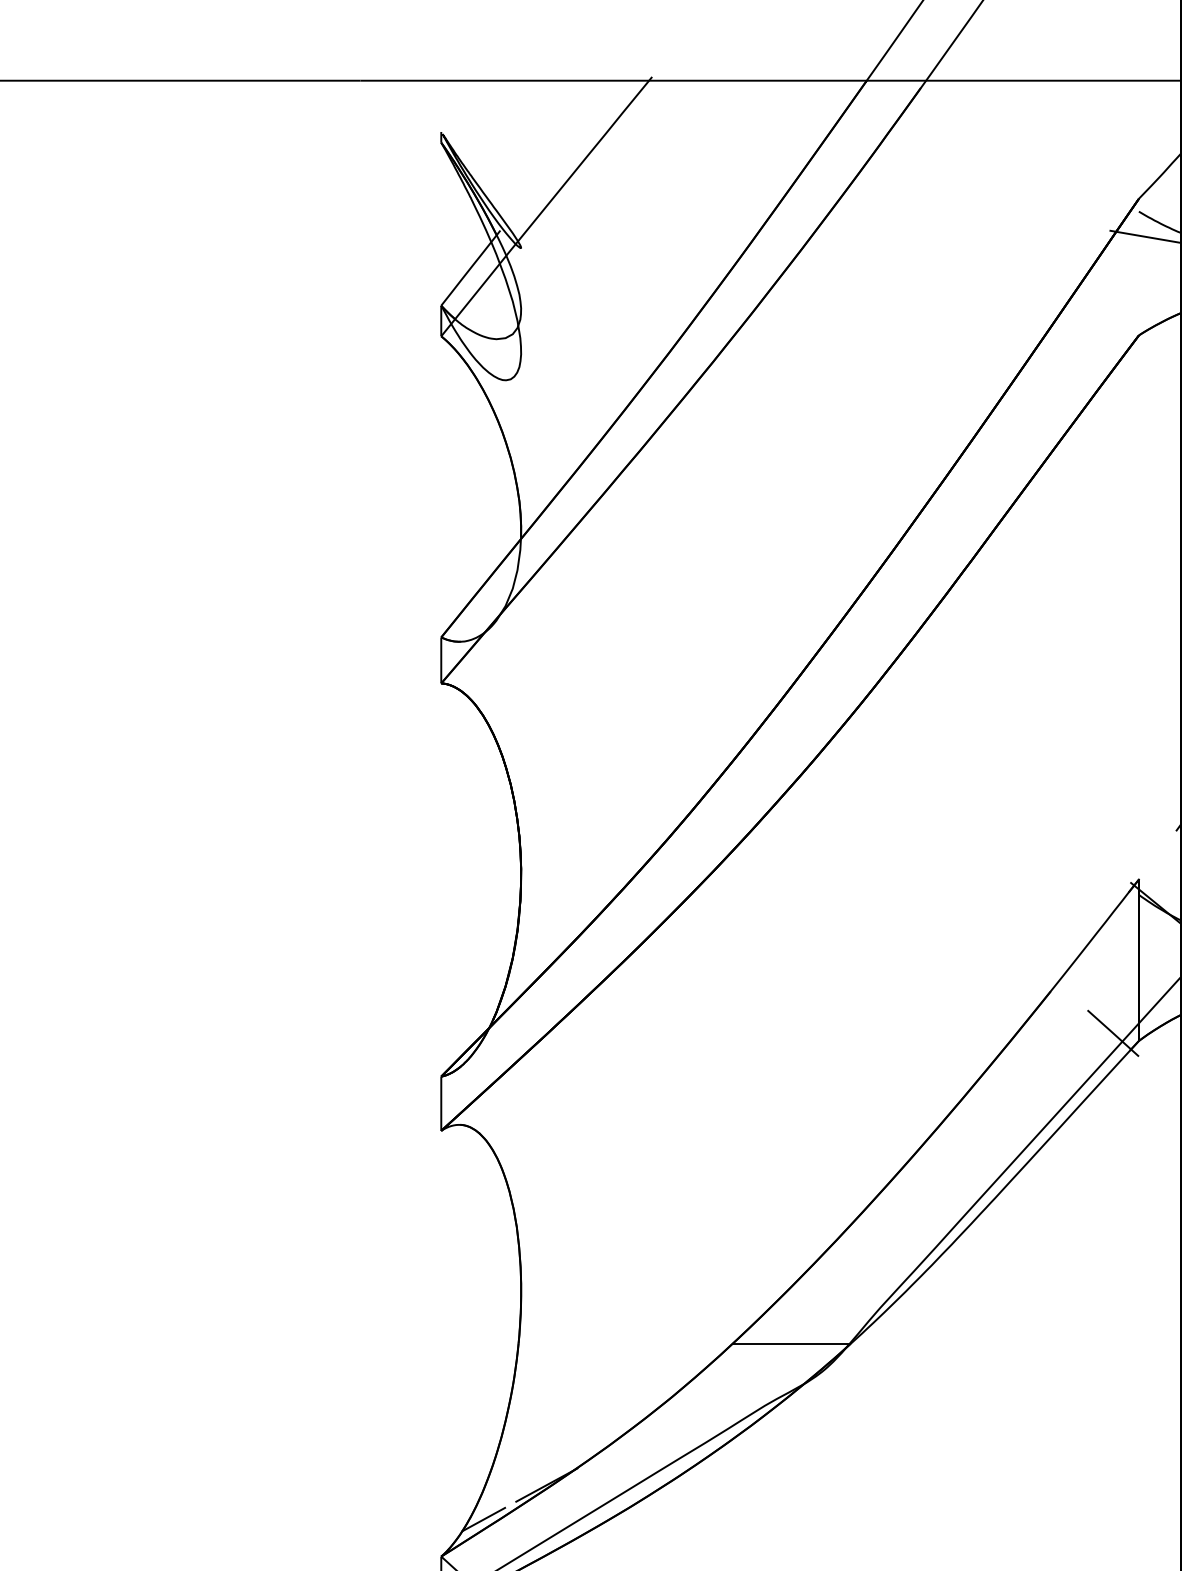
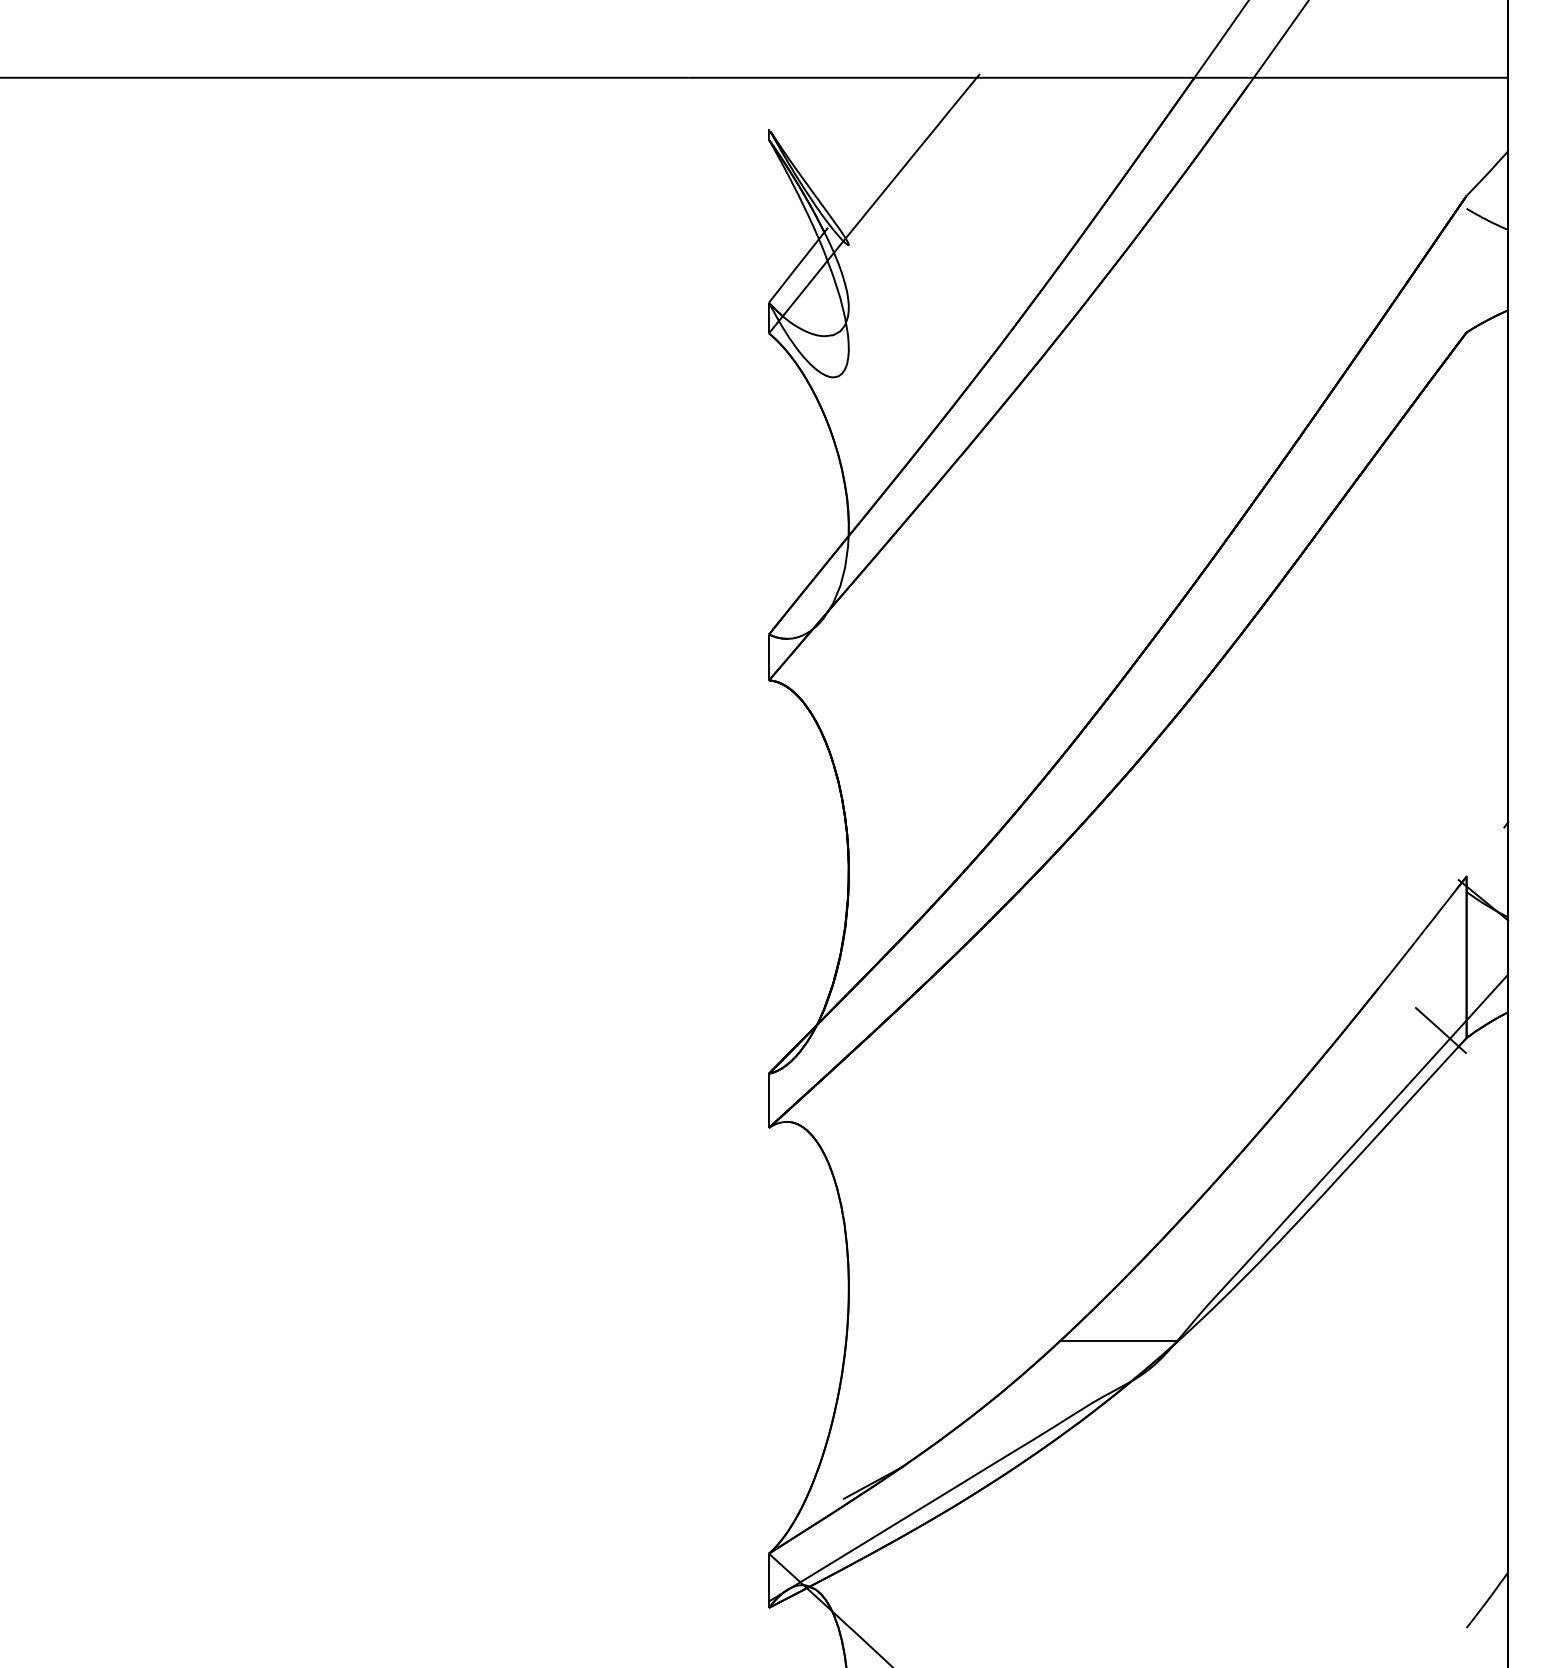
line: (1145, 236) -> (1473, 233), removed
line: (482, 1519) -> (810, 1516), removed

